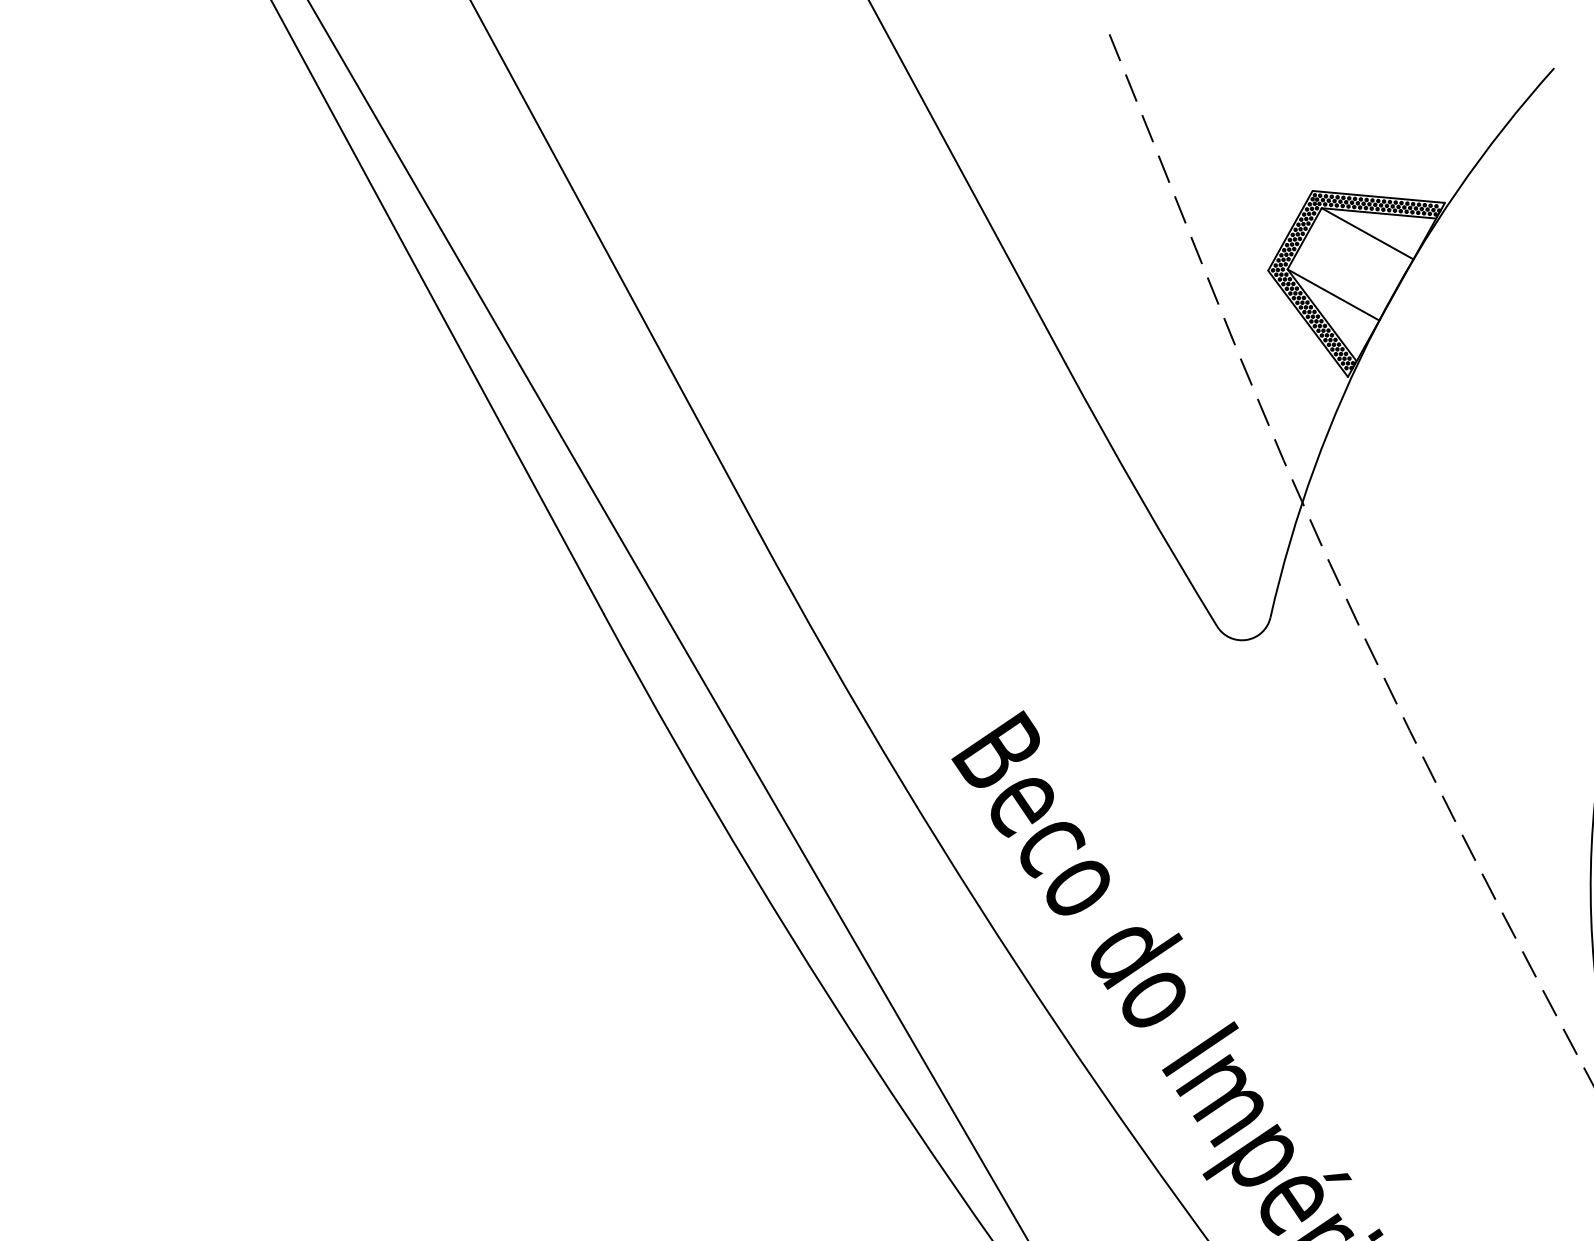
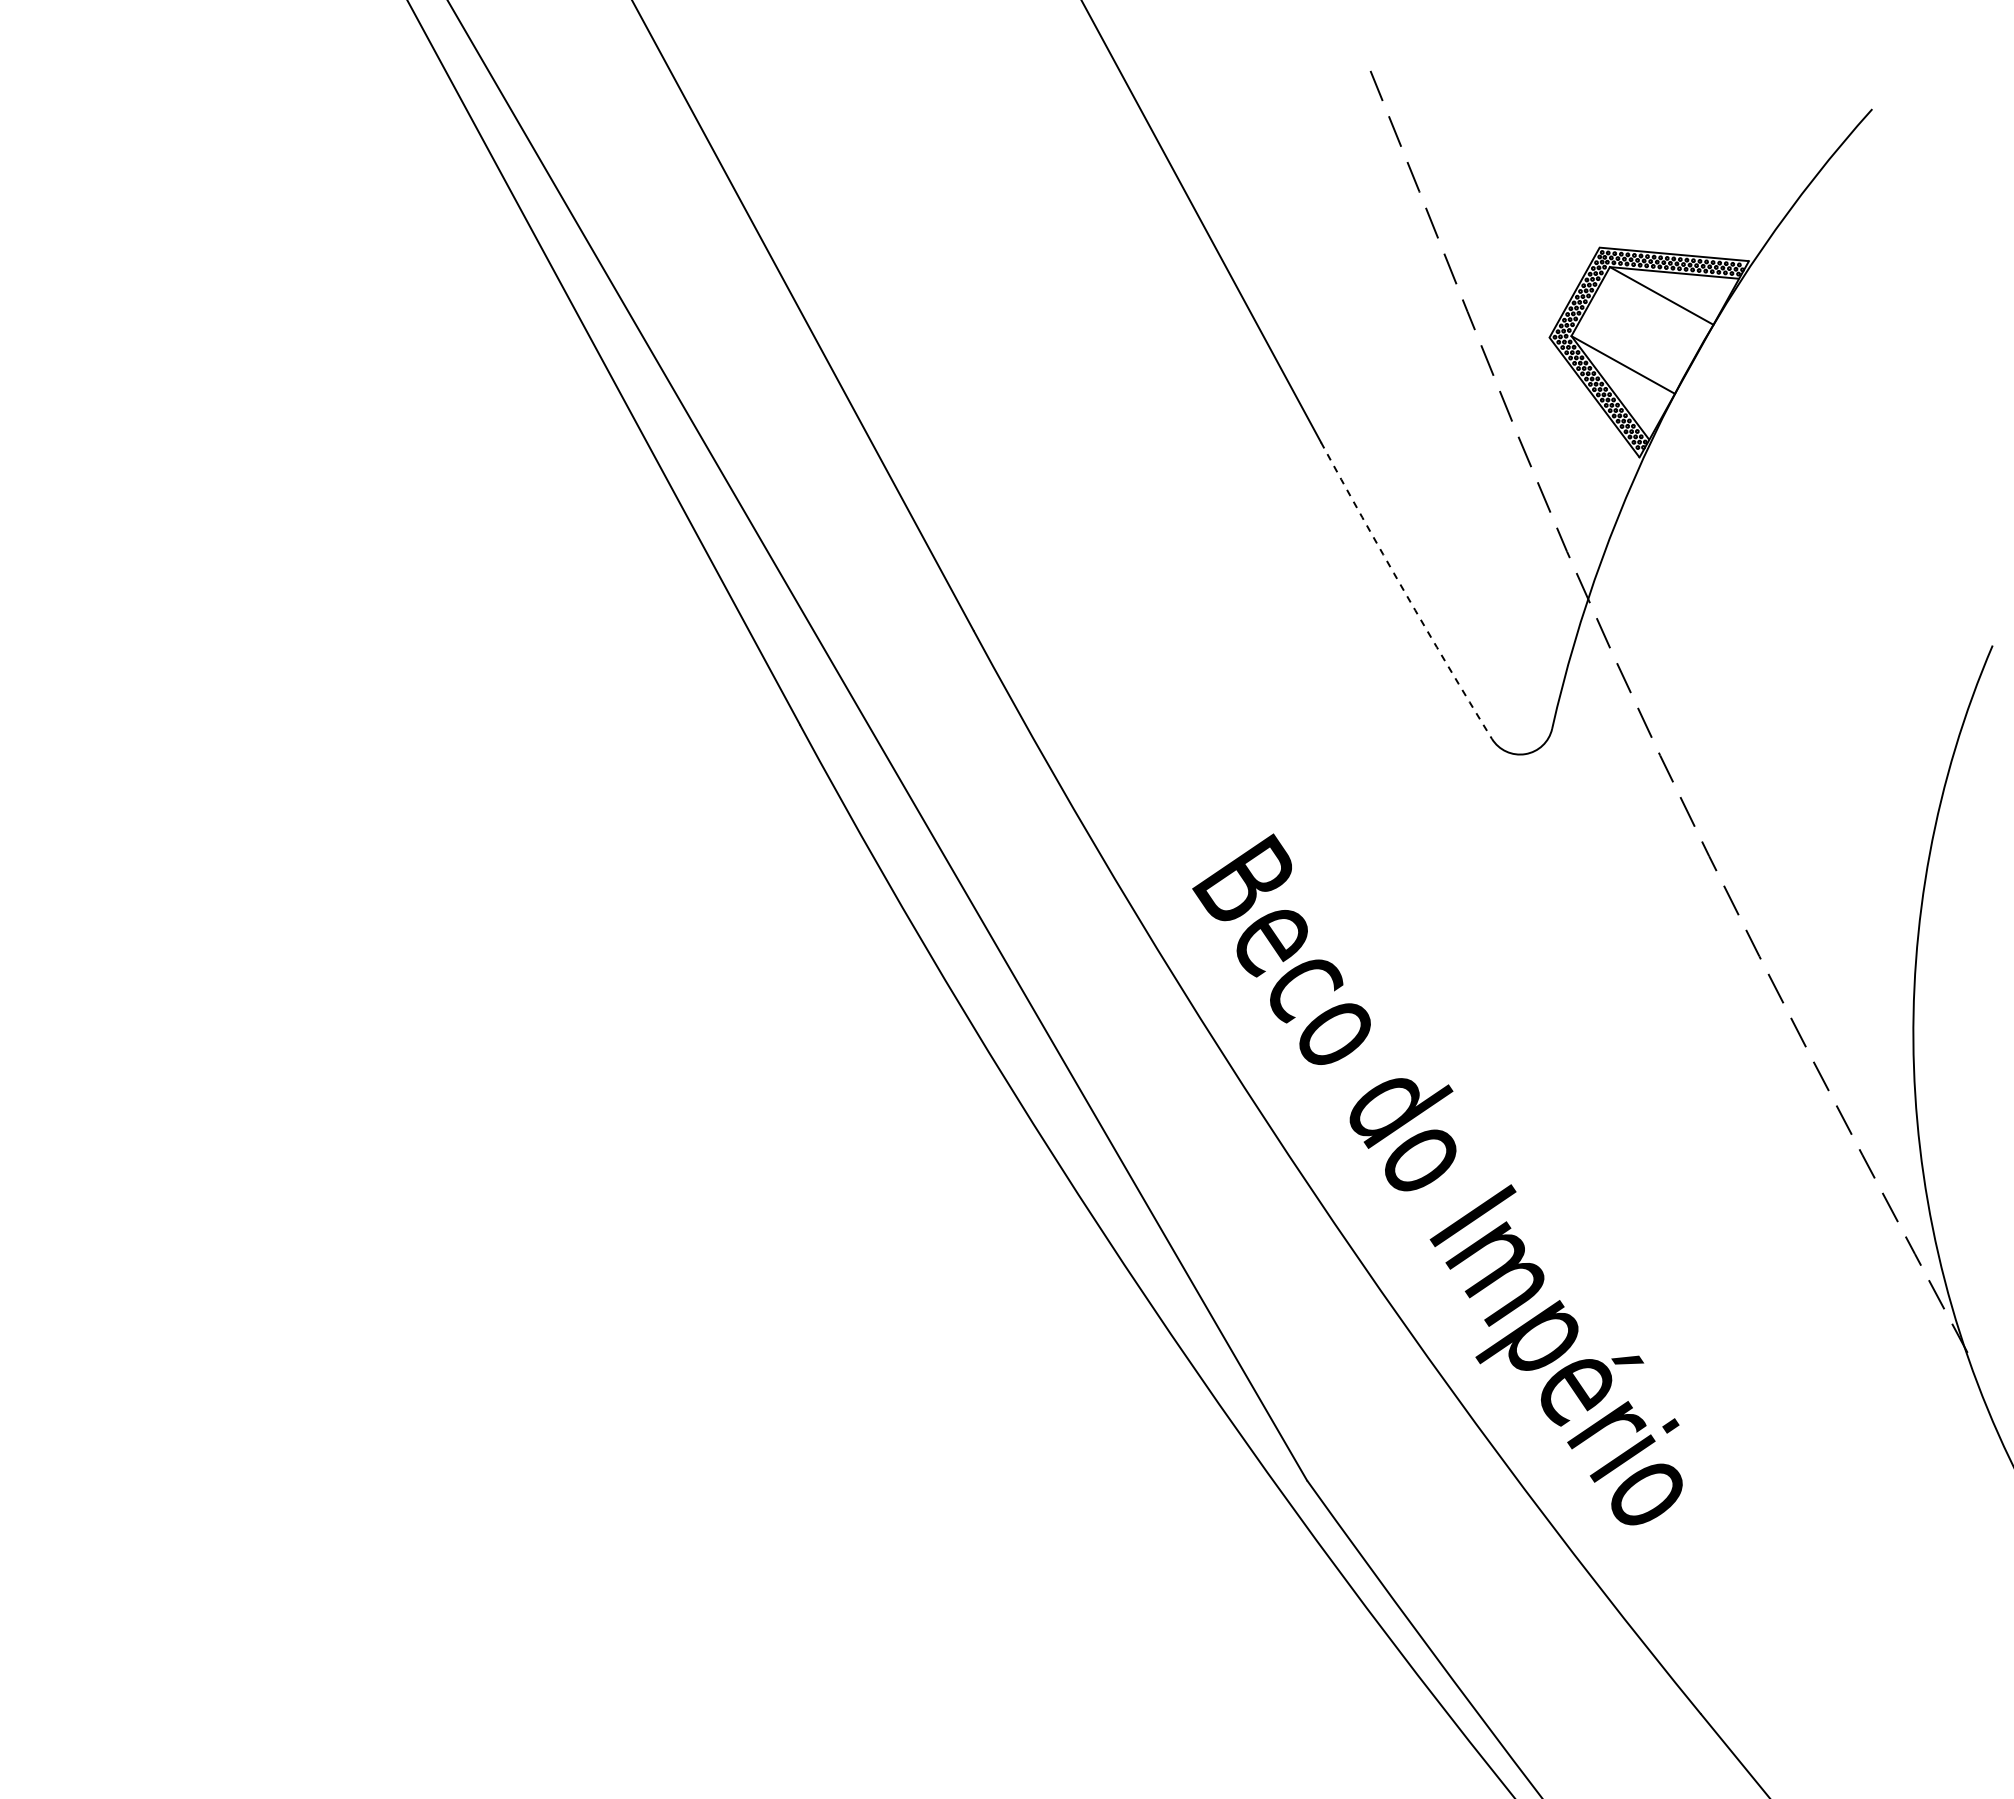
arc: (1139, 495) -> (1404, 591), solid -> dashed

